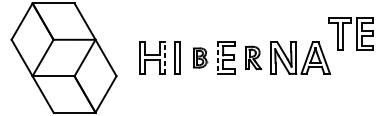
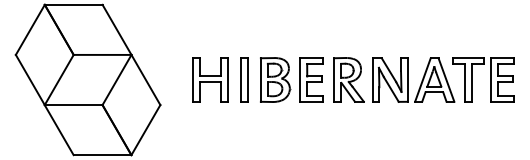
part: (356, 33) -> (490, 79), moved
part: (200, 57) -> (275, 79), size x1.67
part: (253, 57) -> (348, 79), size x1.43
line: (165, 58) -> (227, 80), dashed -> solid
line: (218, 58) -> (300, 80), dashed -> solid

